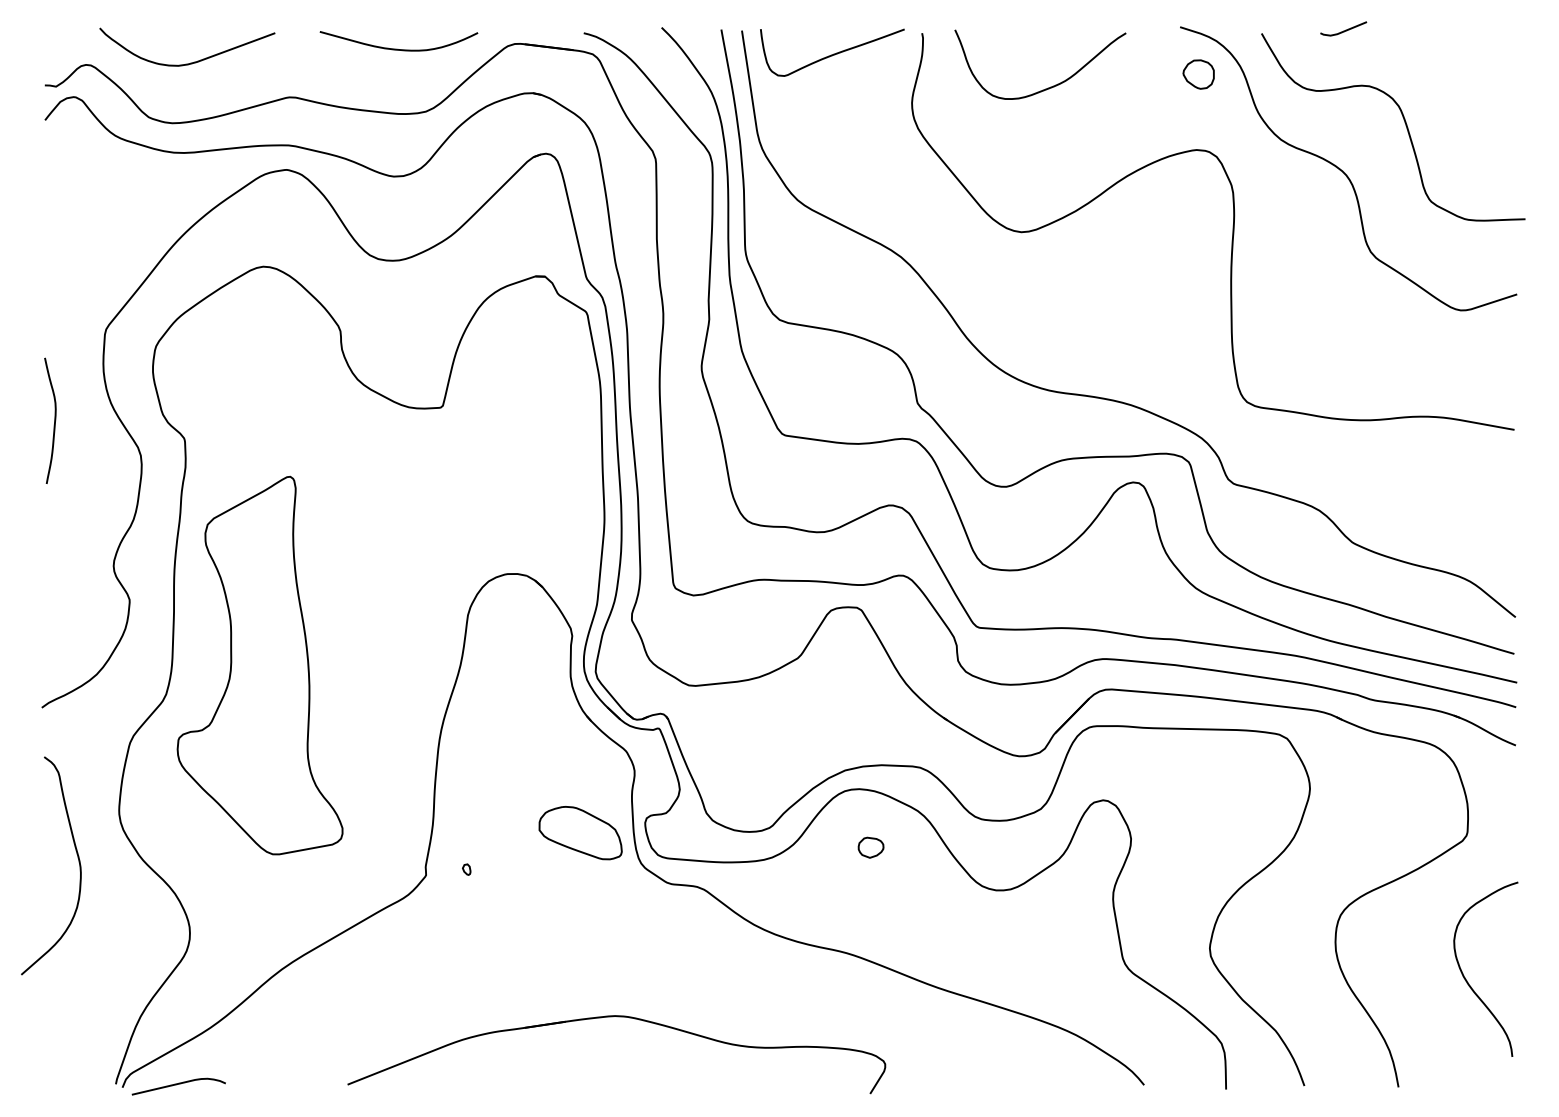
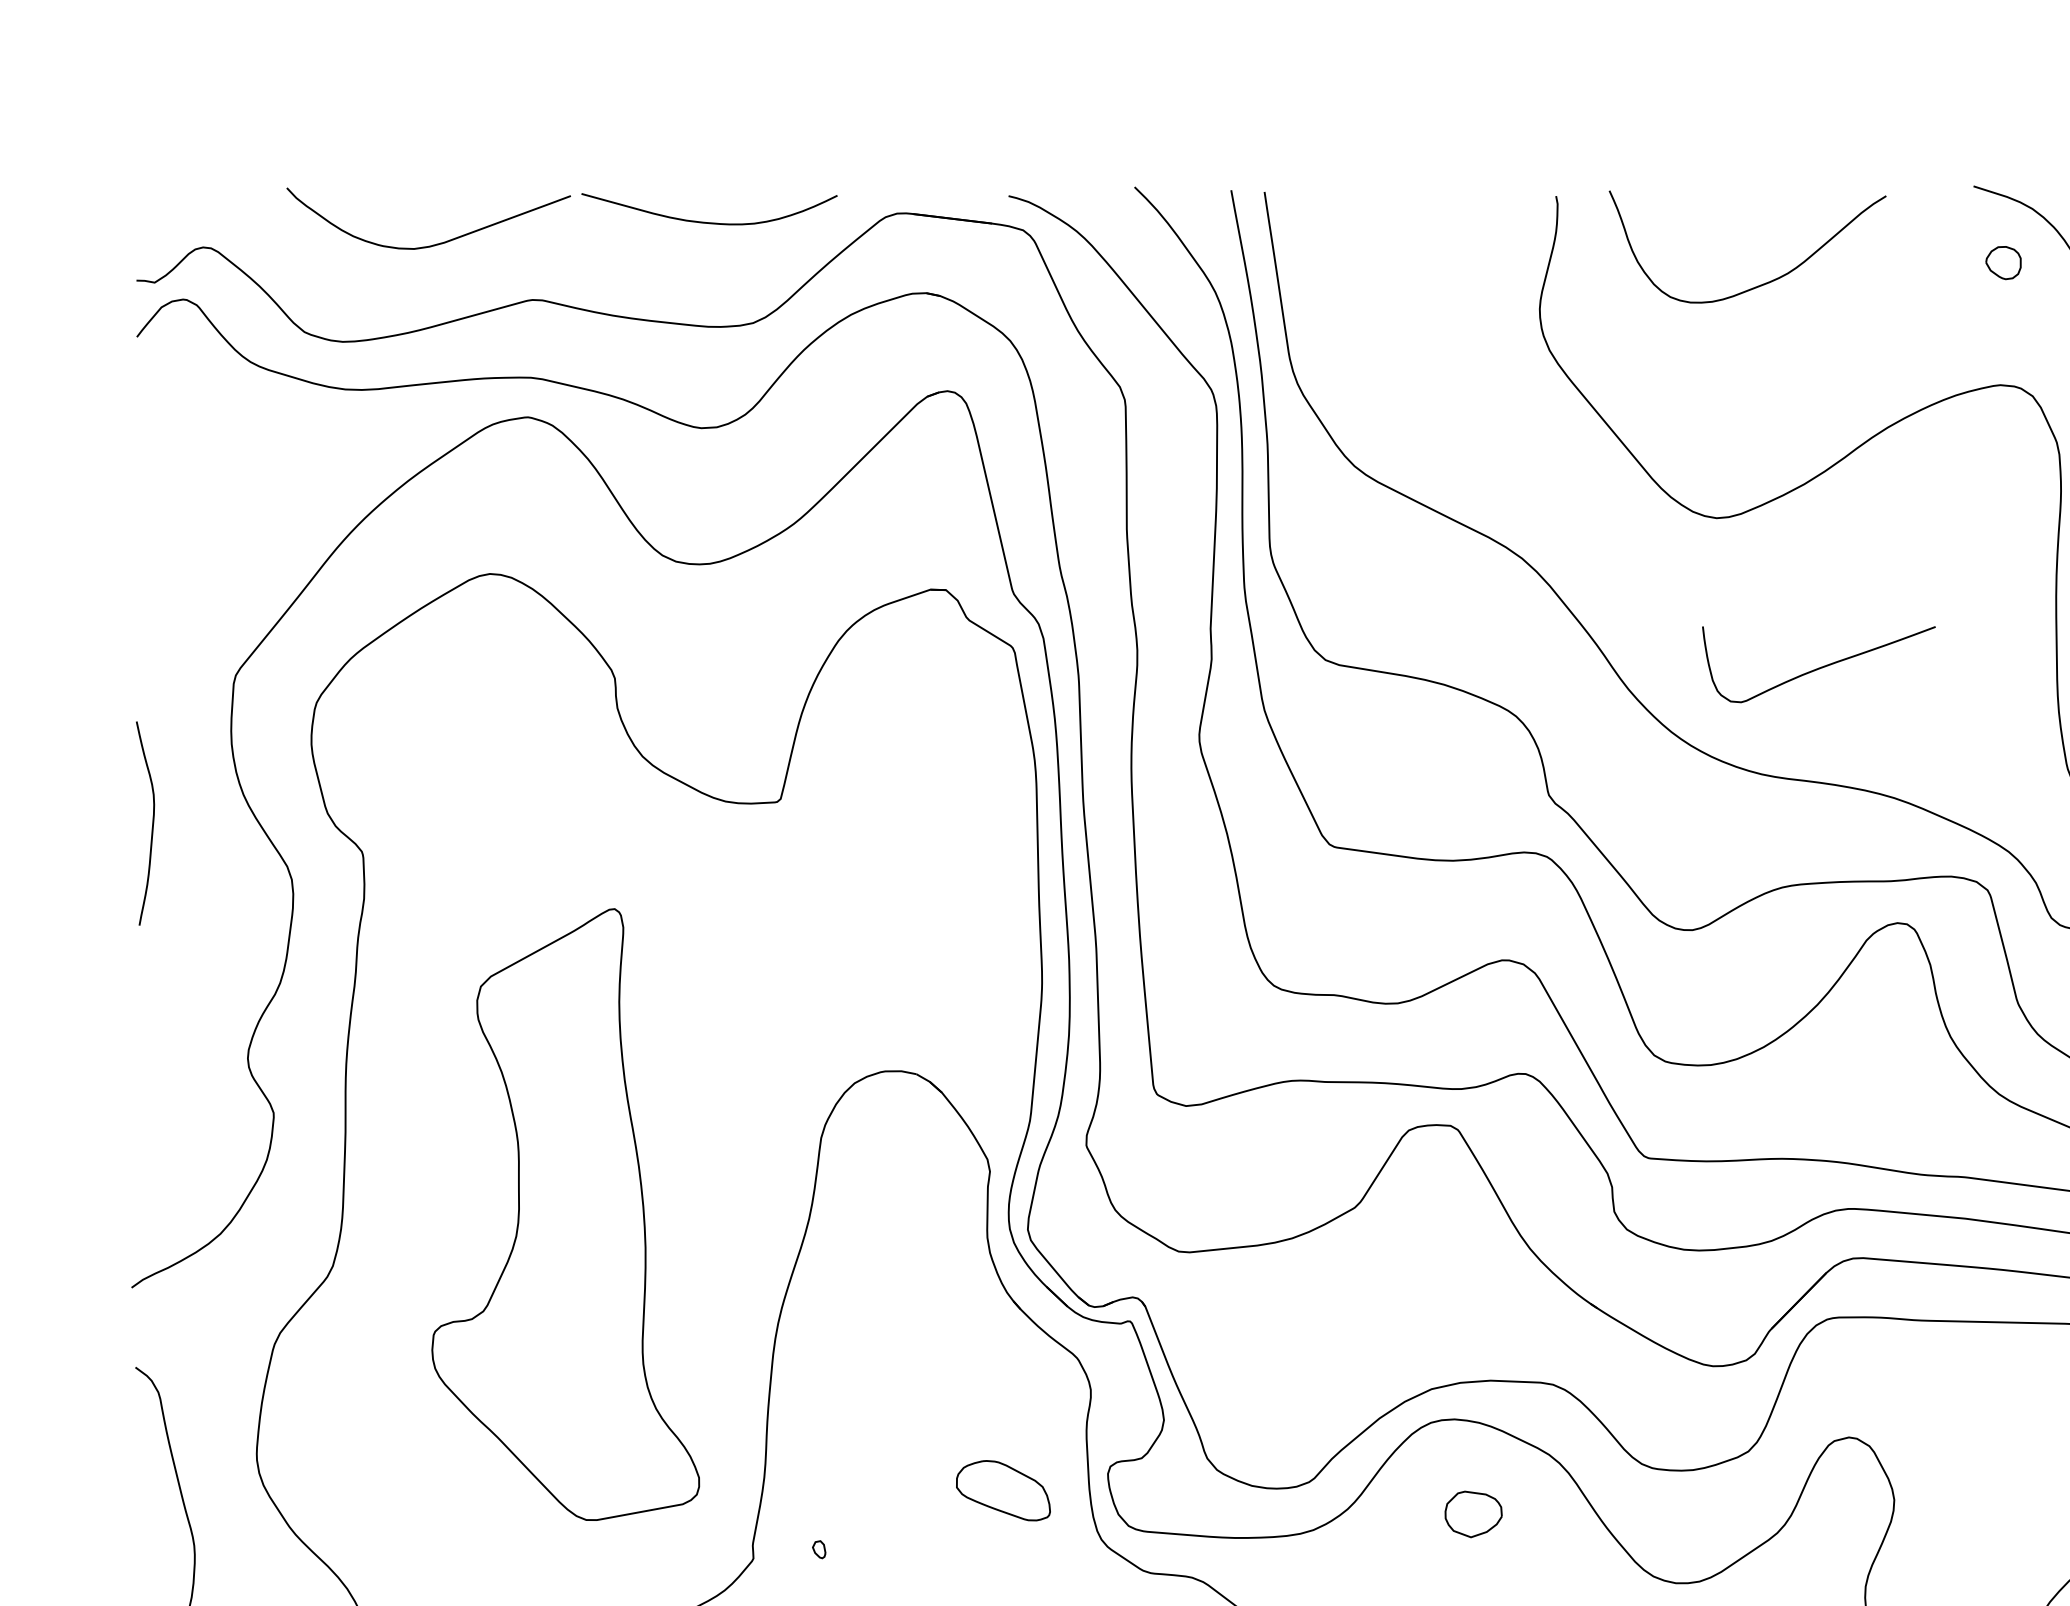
curve: (833, 53) -> (1820, 665), moved
curve: (190, 62) -> (433, 243), moved
part: (1198, 74) -> (2003, 262), size x0.7
part: (259, 665) -> (564, 1214), moved
part: (580, 833) -> (1003, 1491), size x0.7
part: (870, 847) -> (1472, 1513), size x1.4

